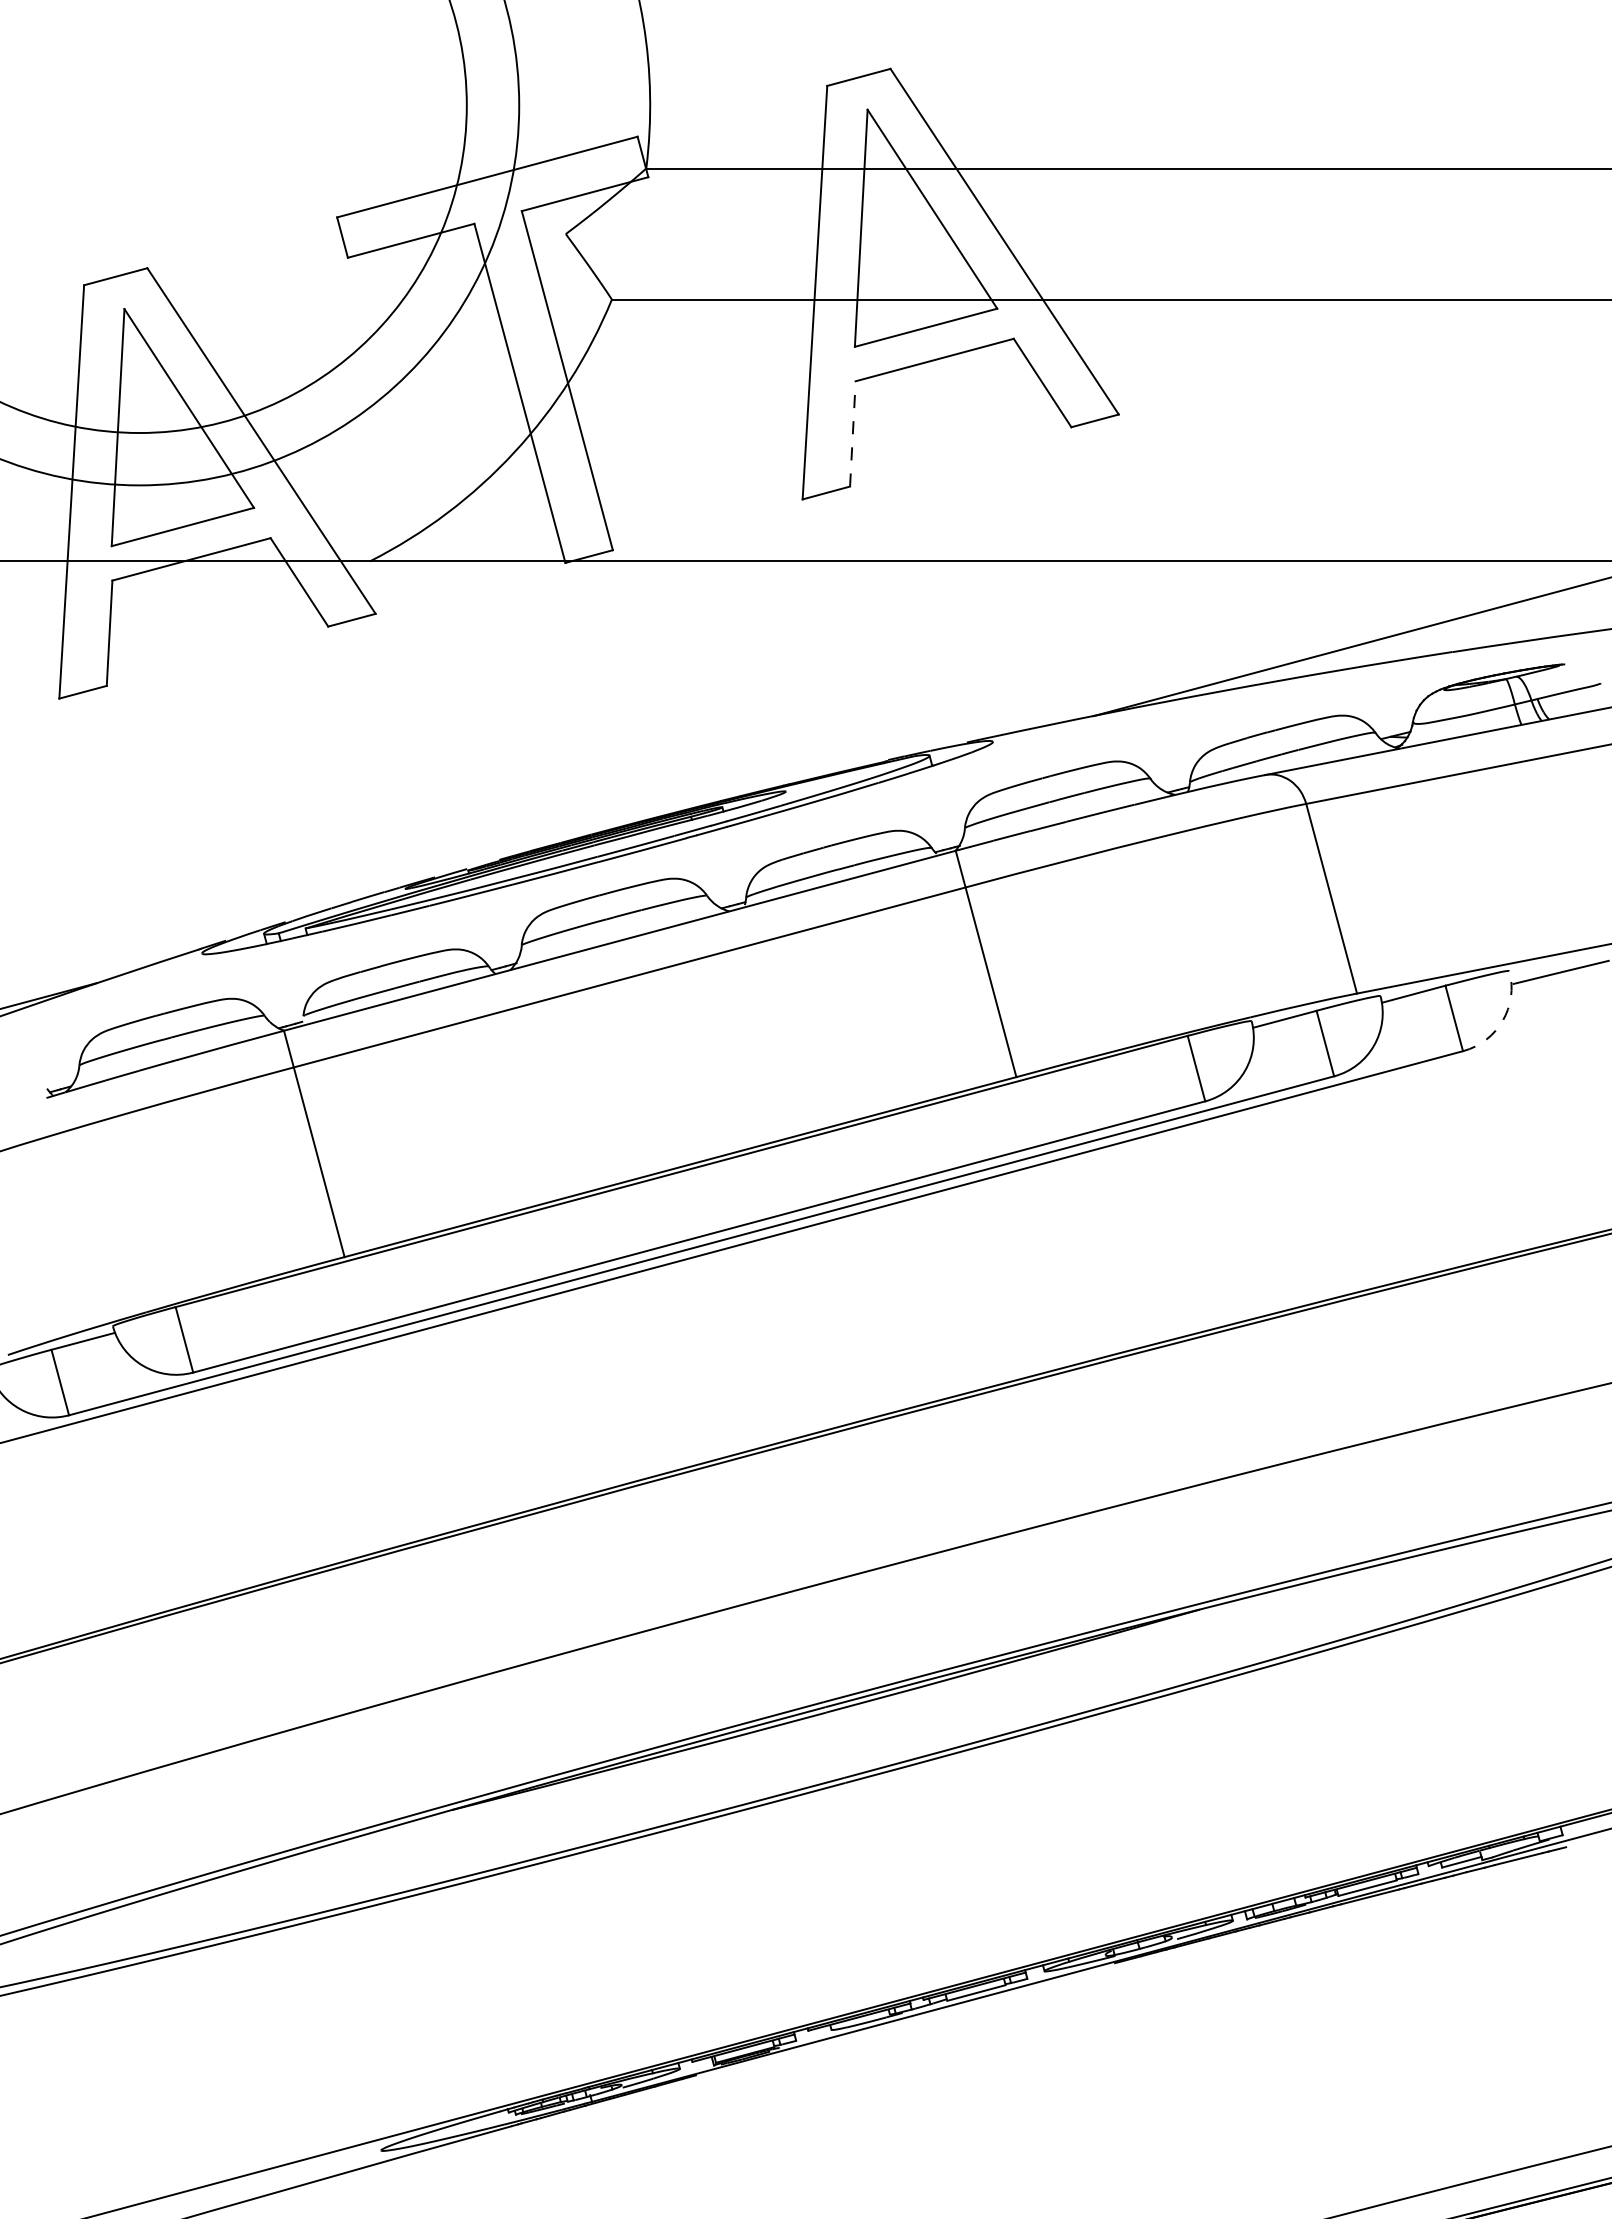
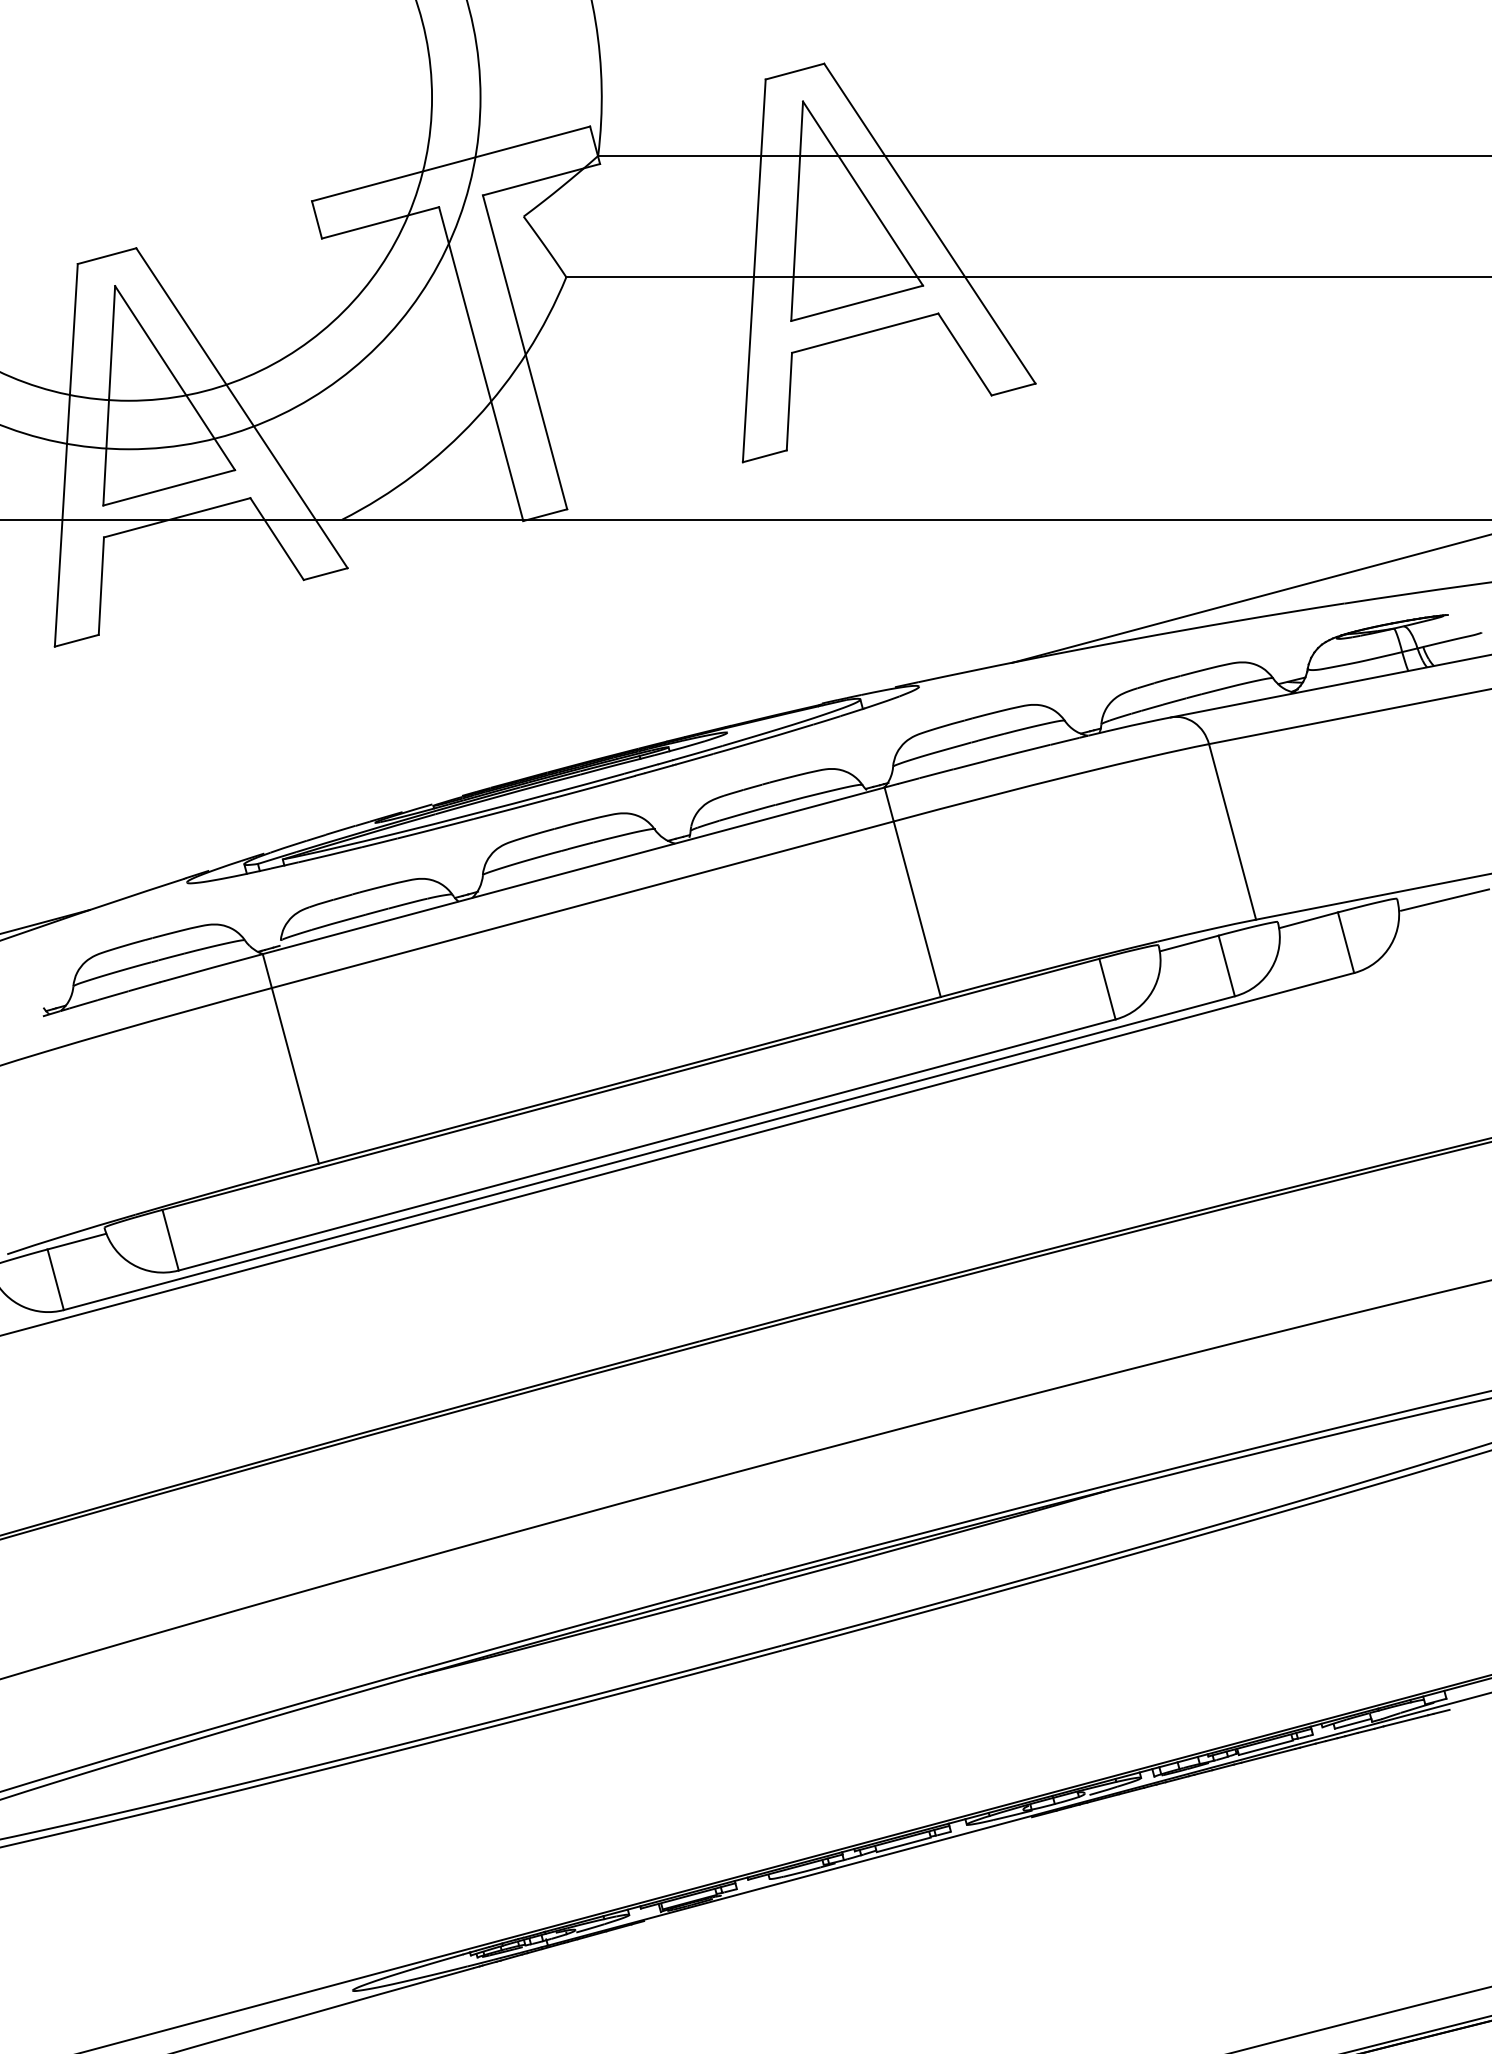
line: (852, 433) -> (789, 401), dashed -> solid
arc: (1503, 1020) -> (1391, 944), dashed -> solid

